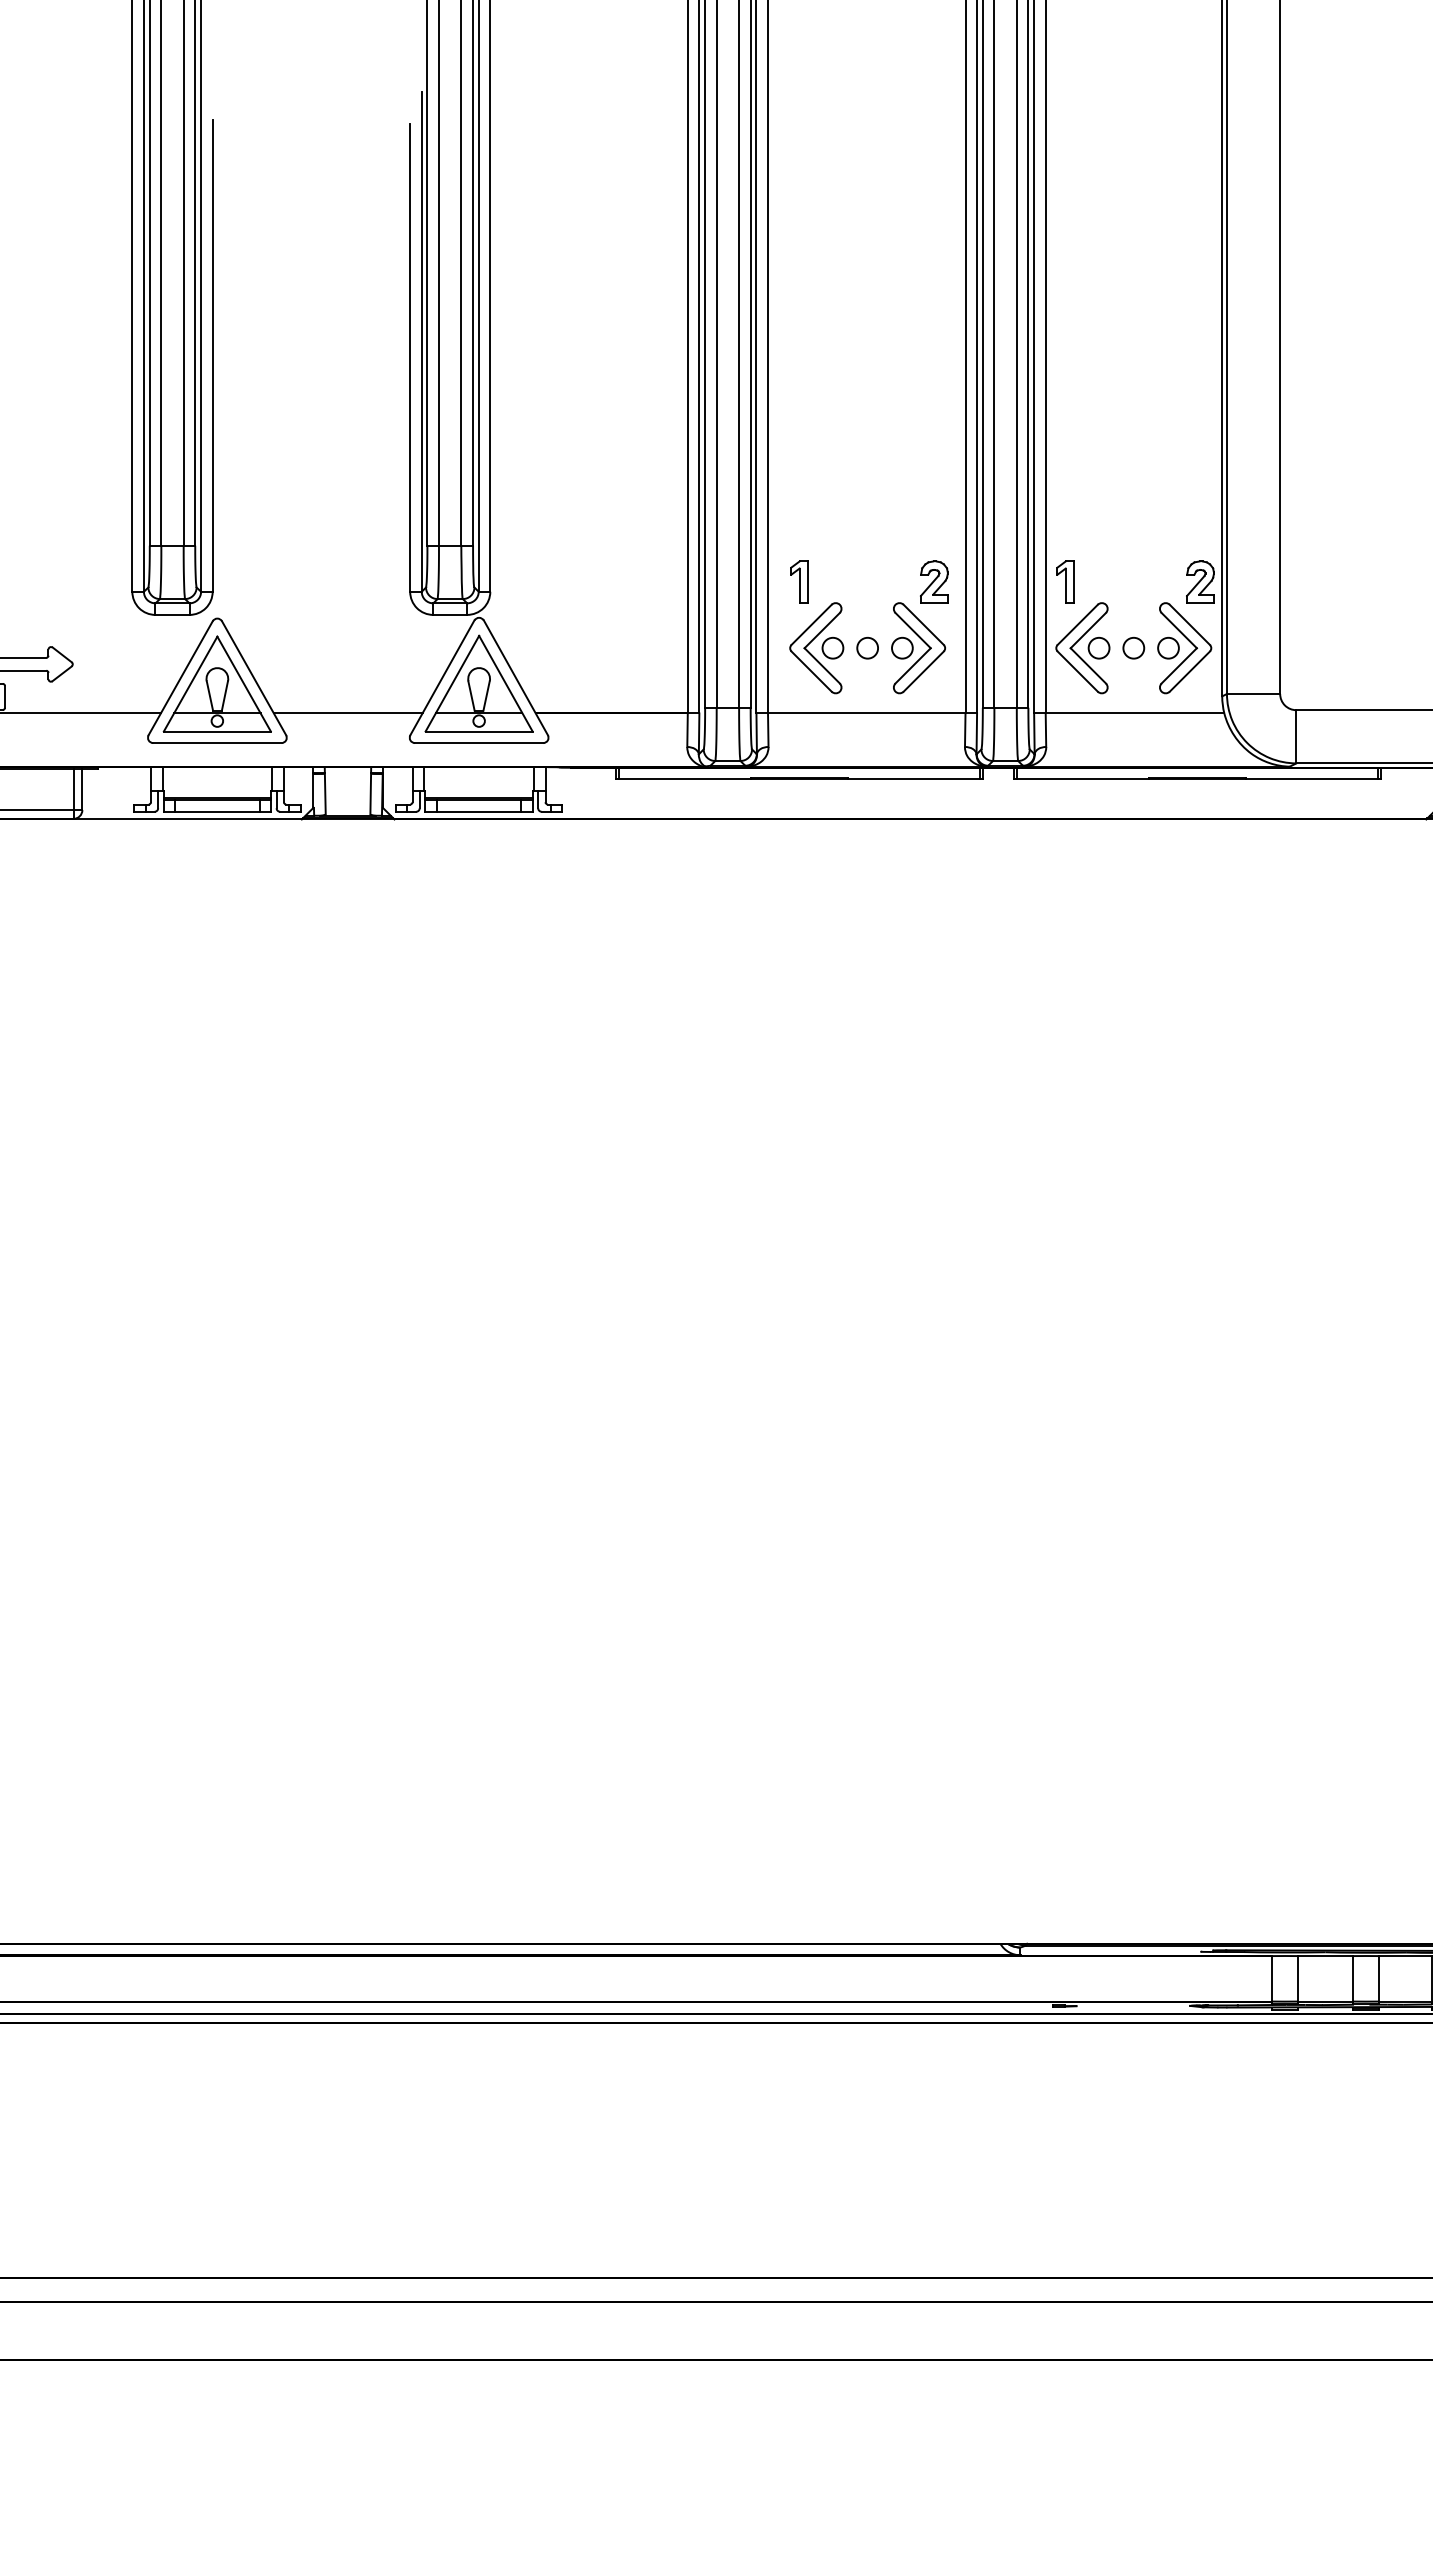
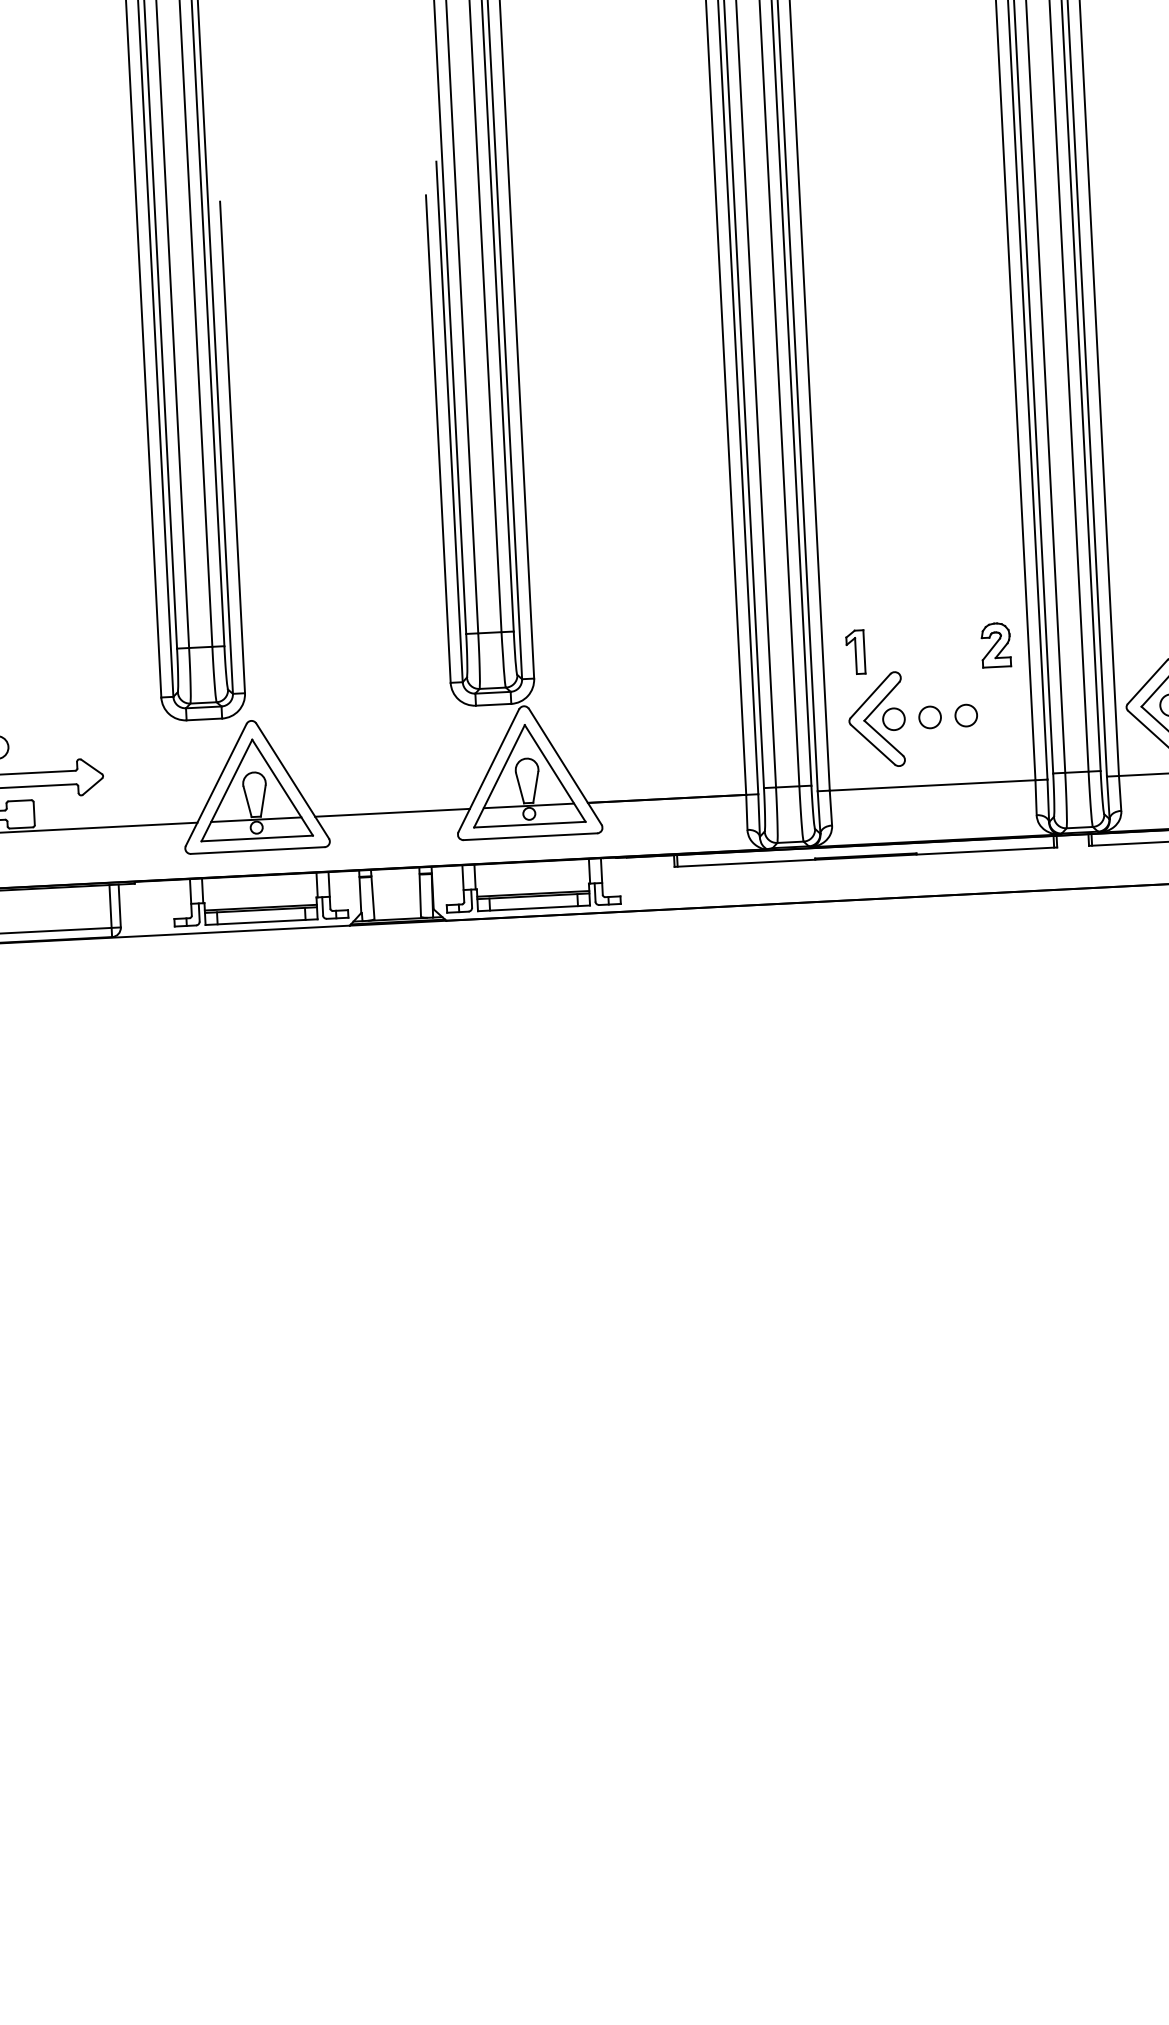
part: (1065, 581) -> (1132, 637), removed
part: (924, 643) -> (989, 709), removed

